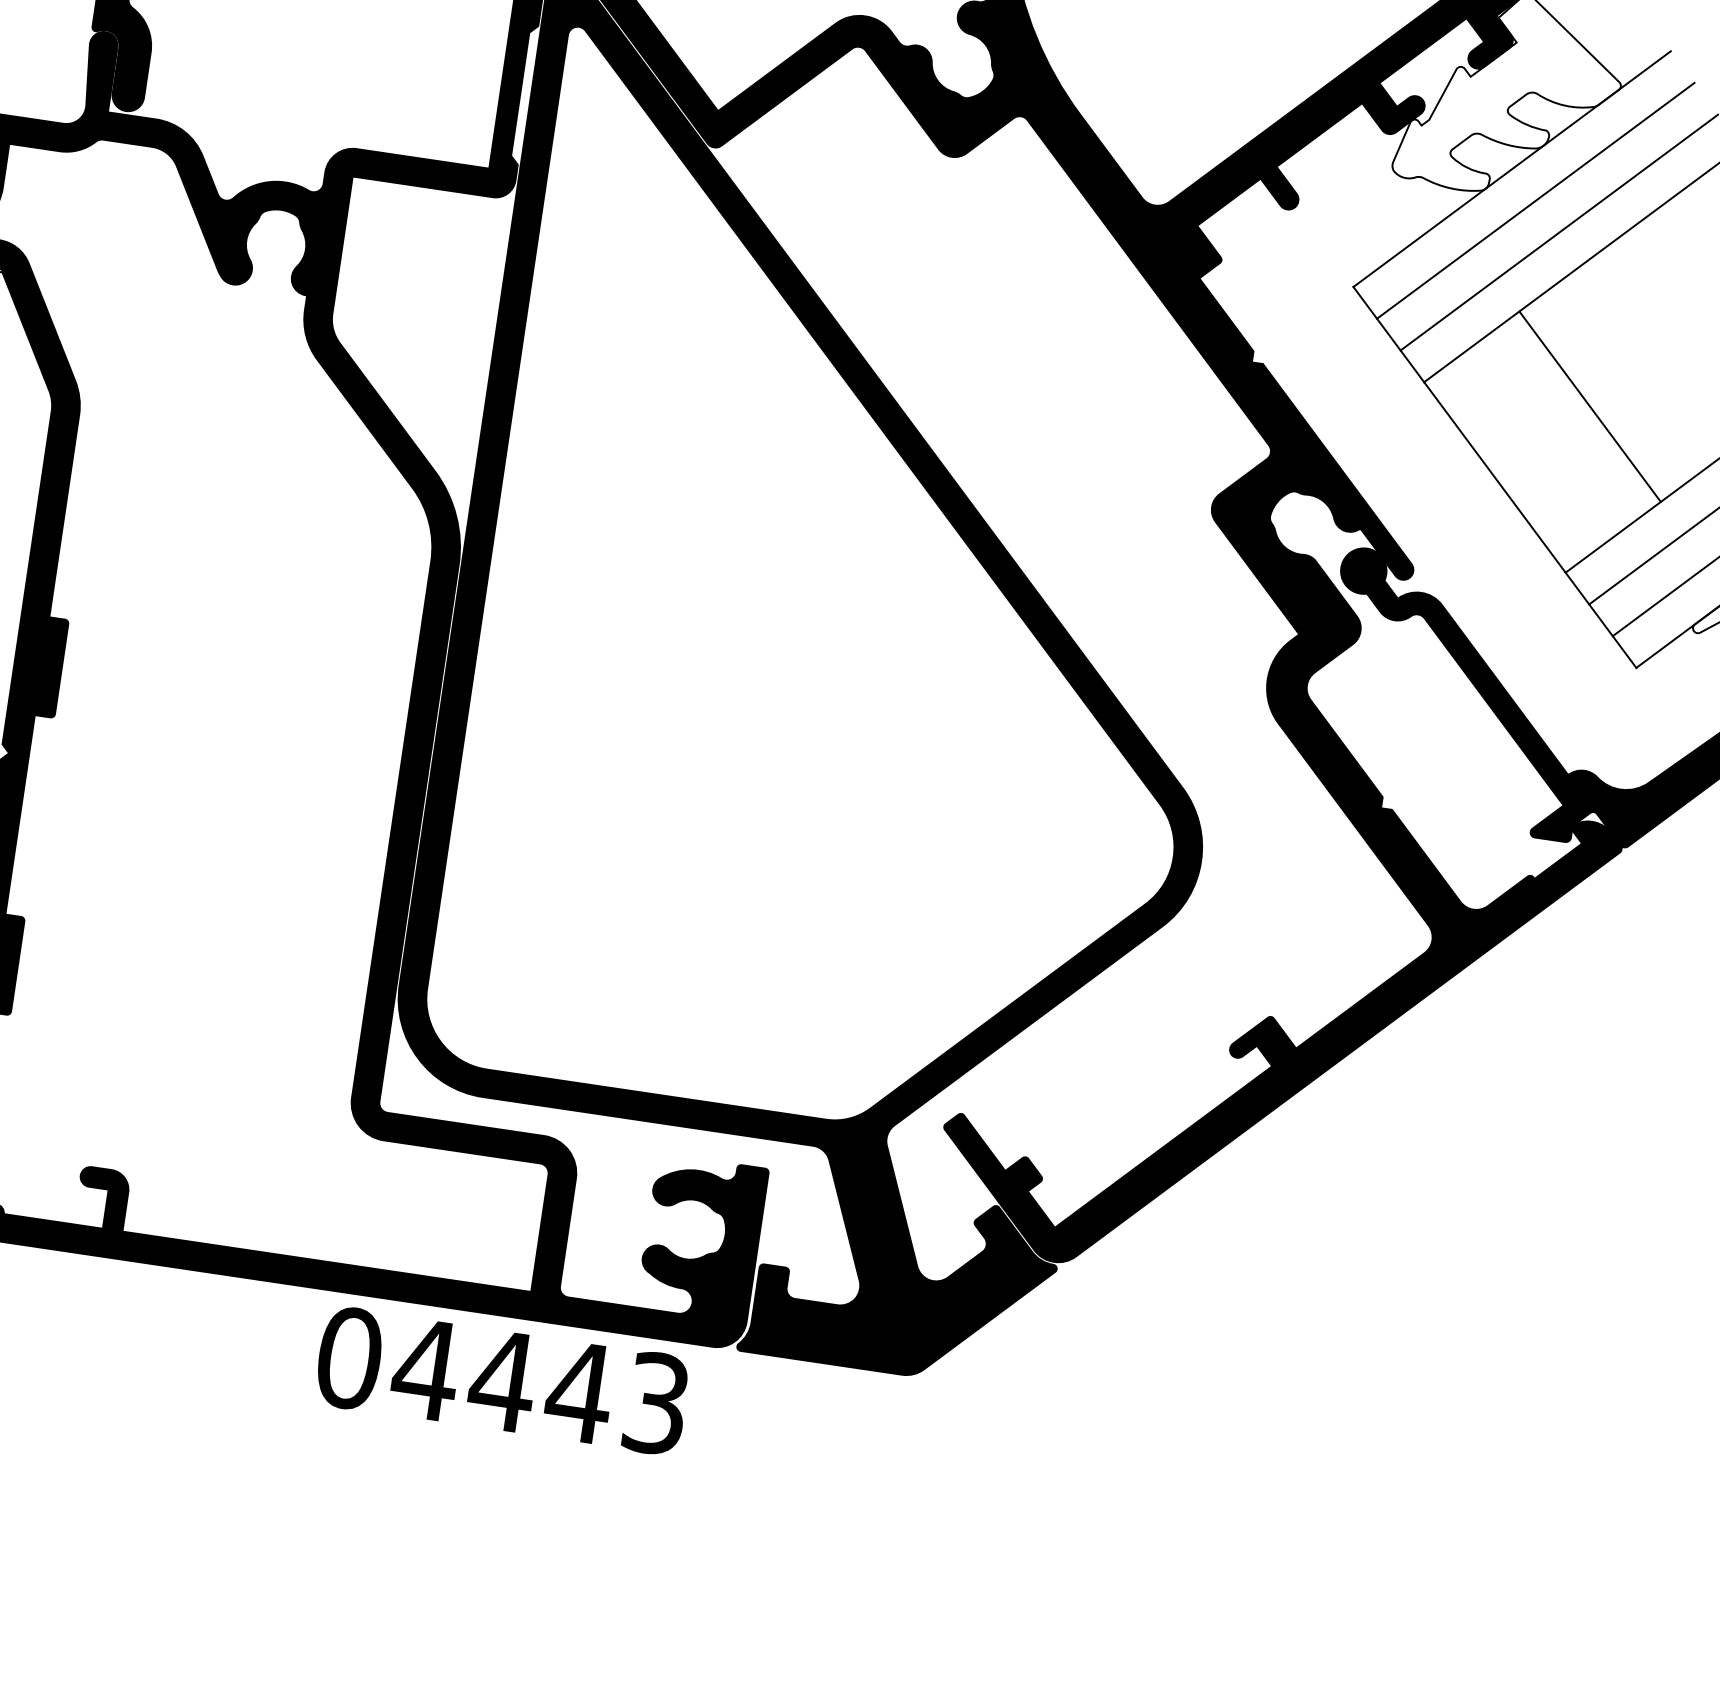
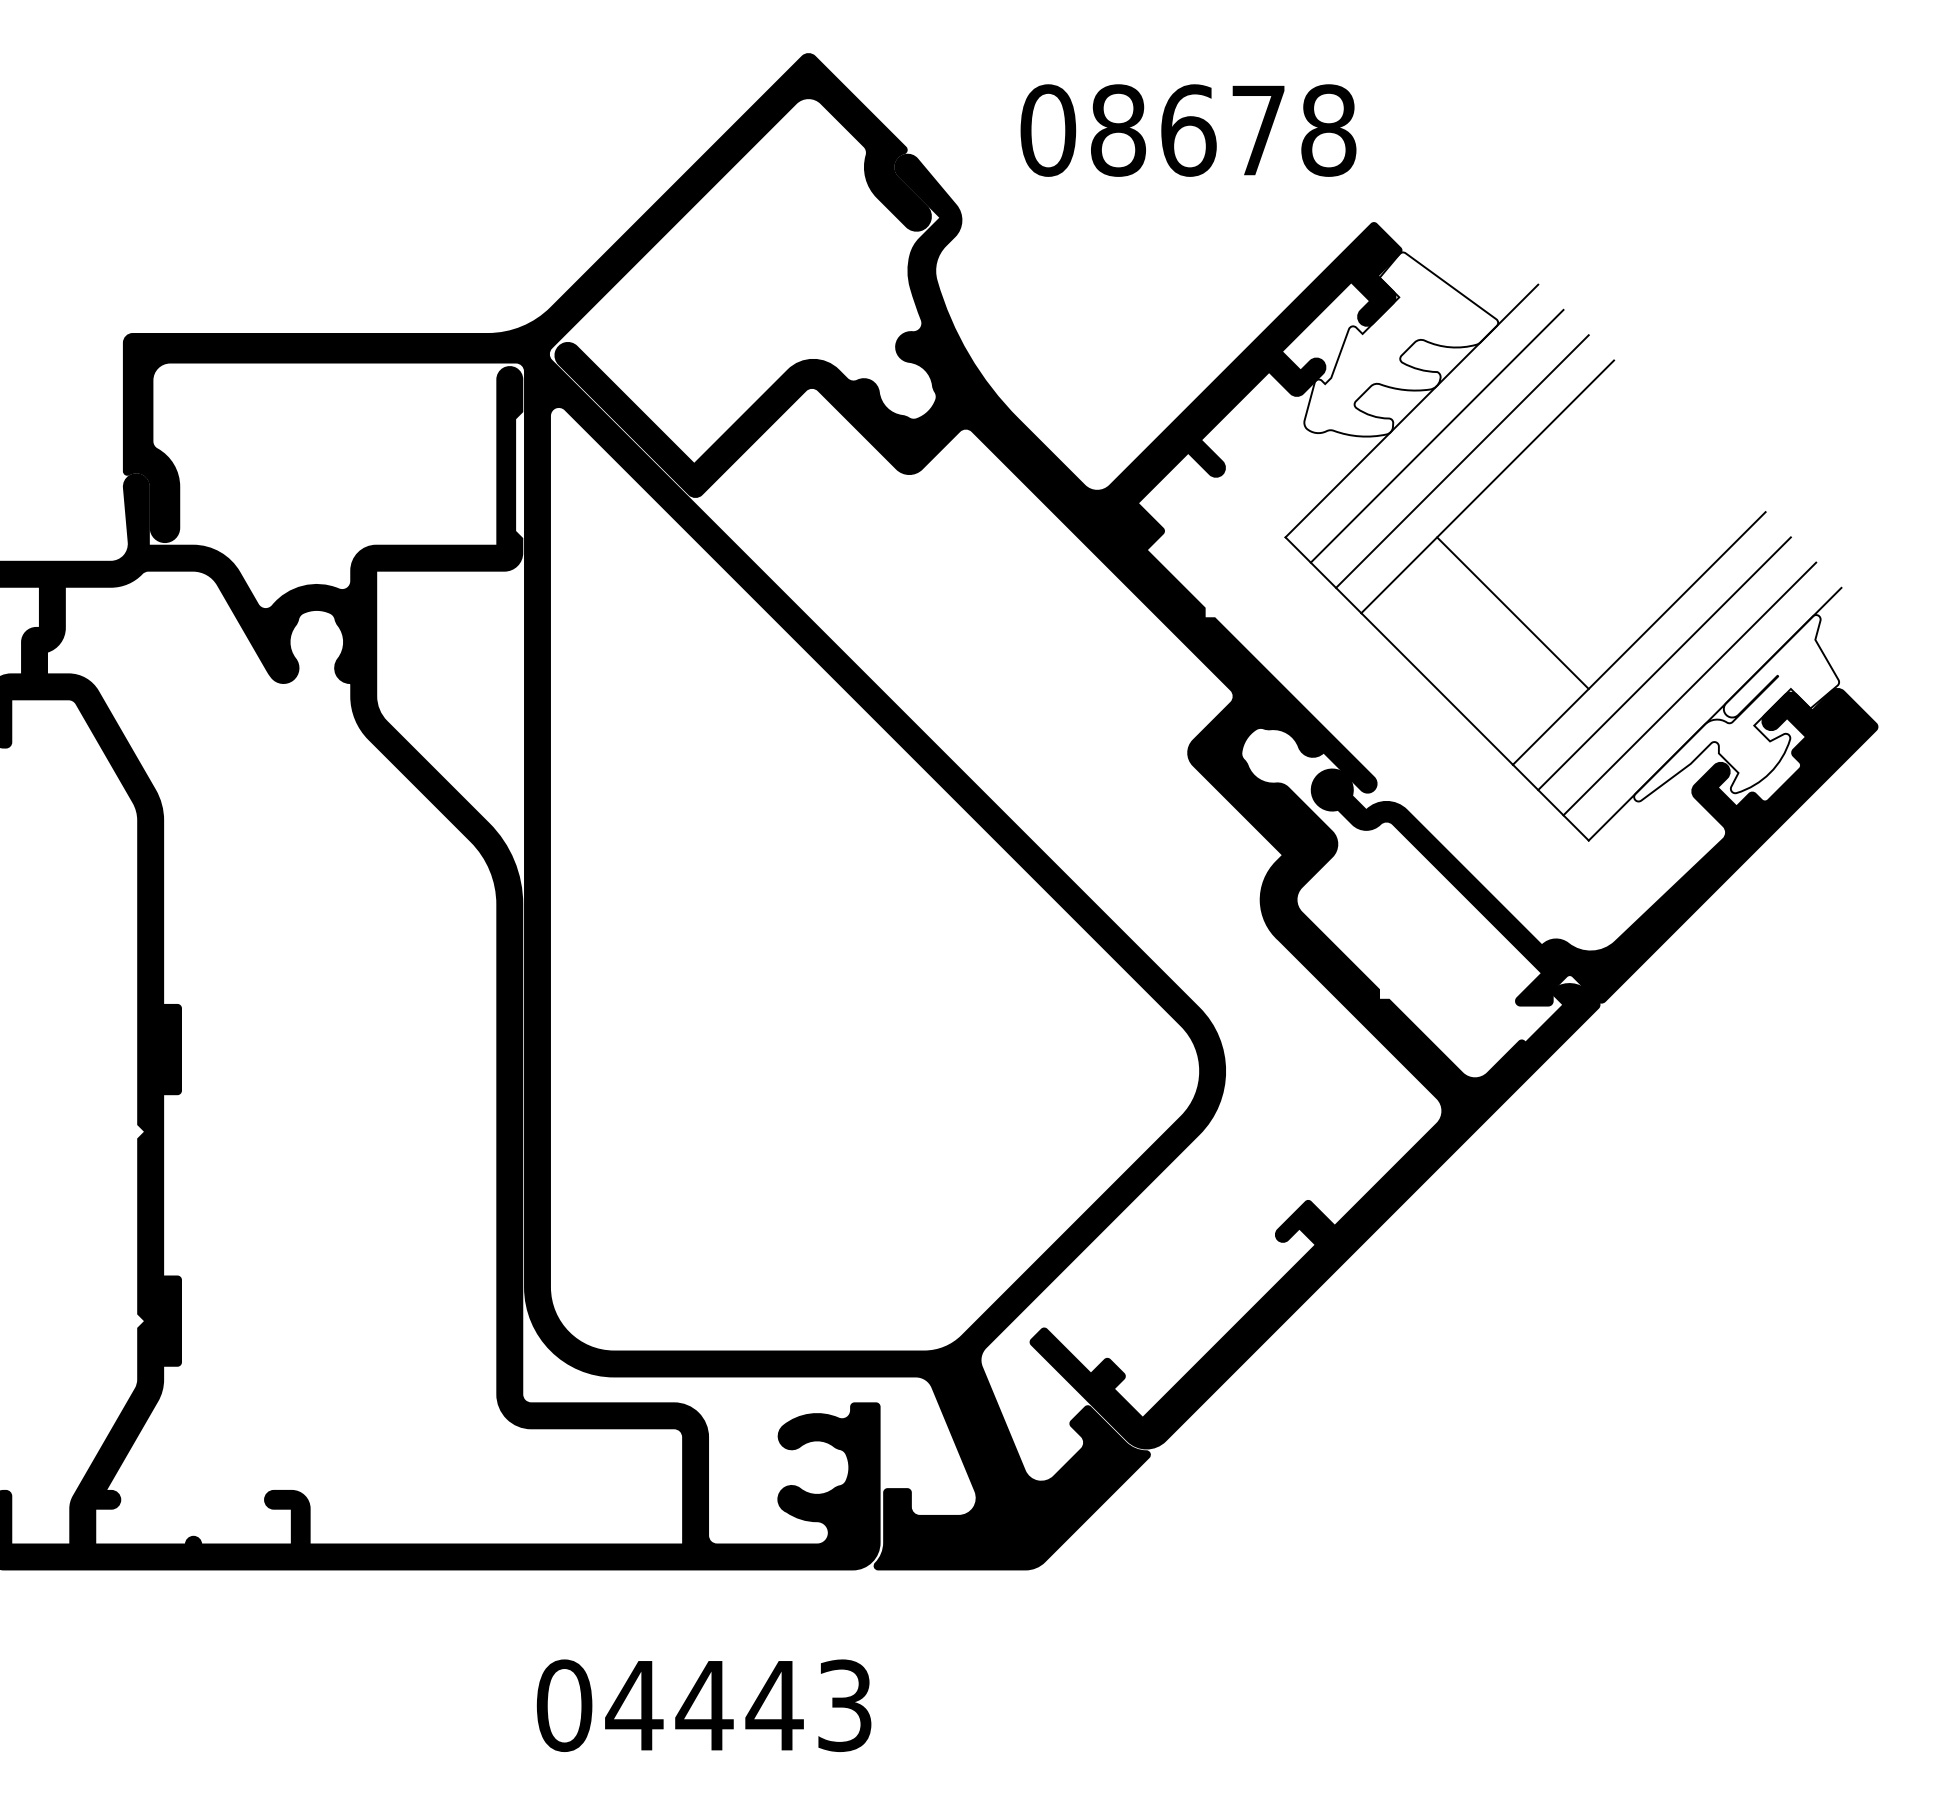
text: (501, 1380) -> (703, 1705), moved

